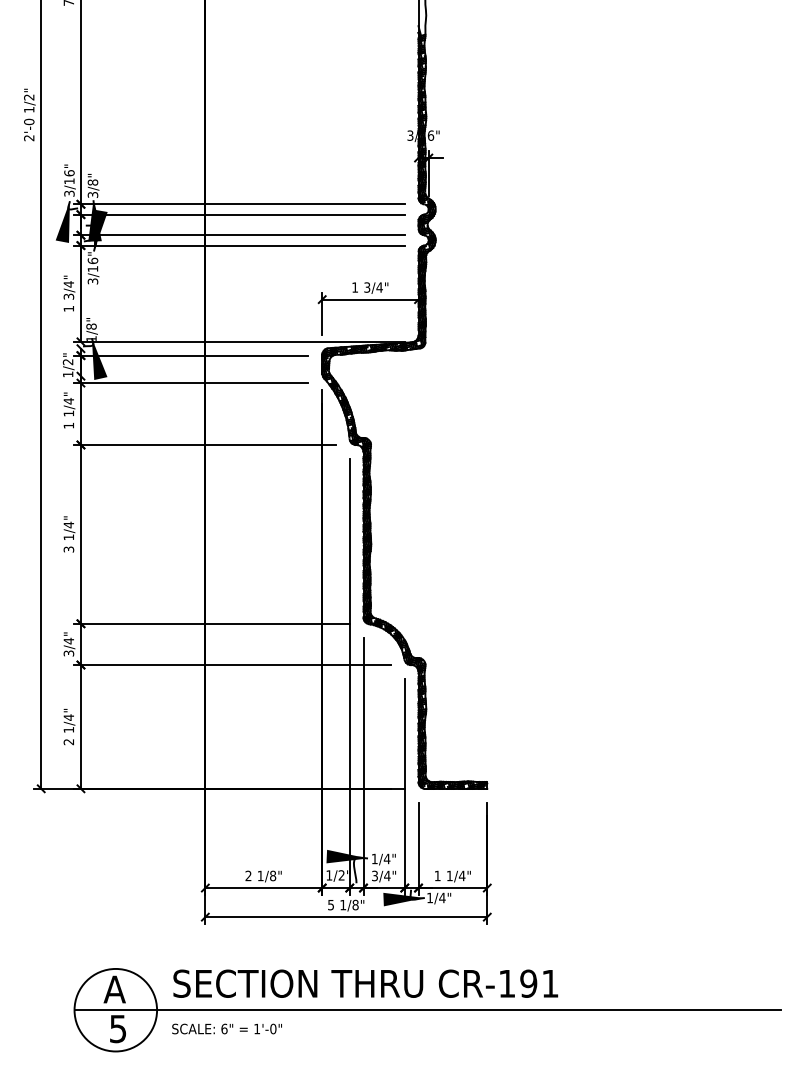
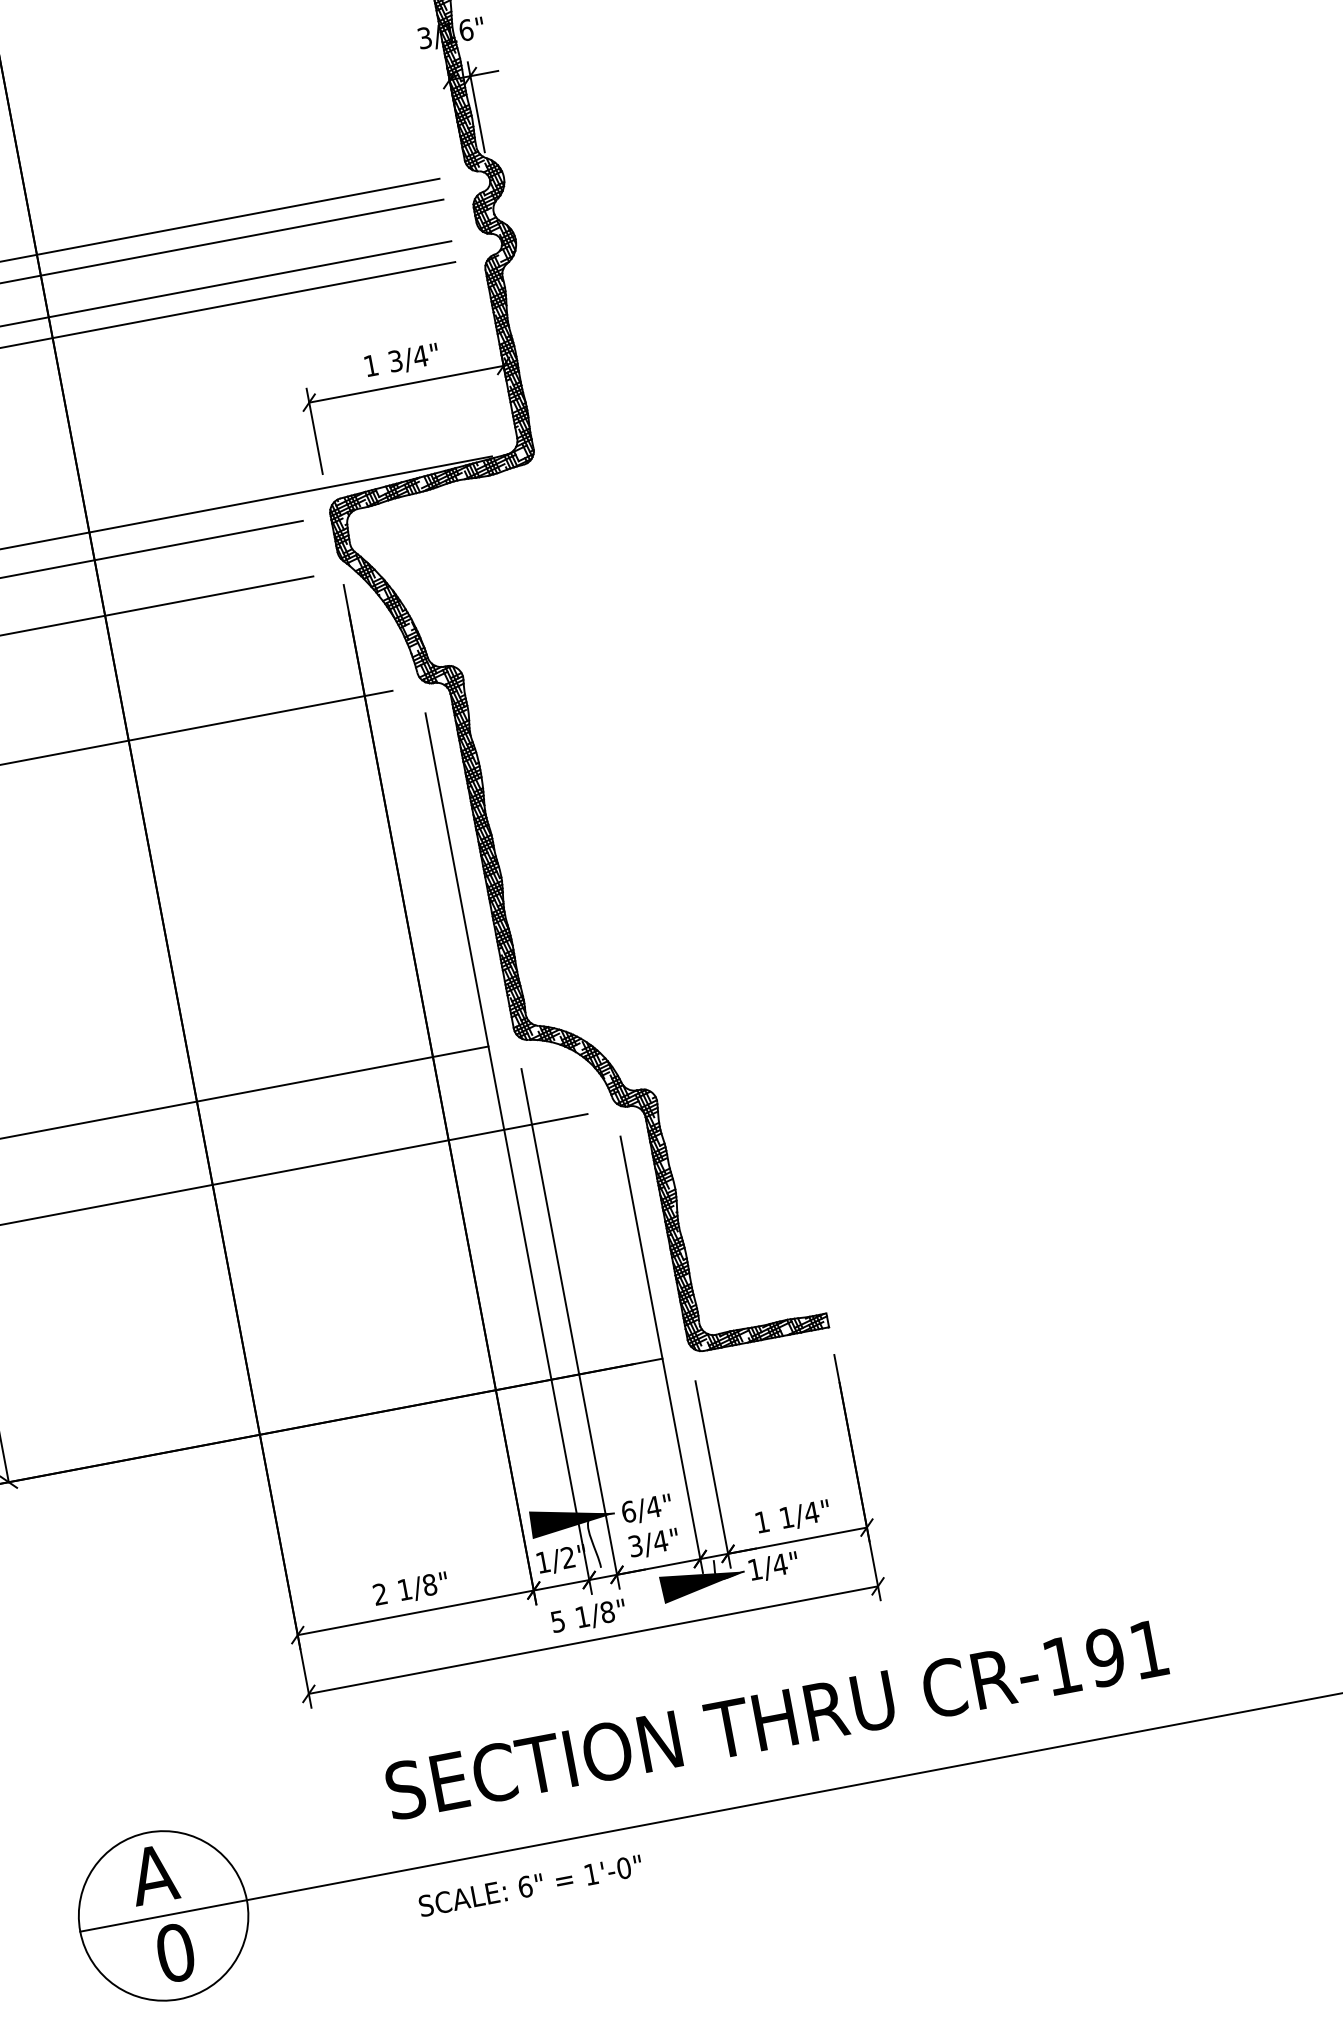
text: (374, 858) -> (627, 1510), 1/4" -> 6/4"
text: (365, 983) -> (776, 1719), moved
text: (117, 1028) -> (173, 1952), 5 -> 0
text: (226, 1028) -> (529, 1885), moved

